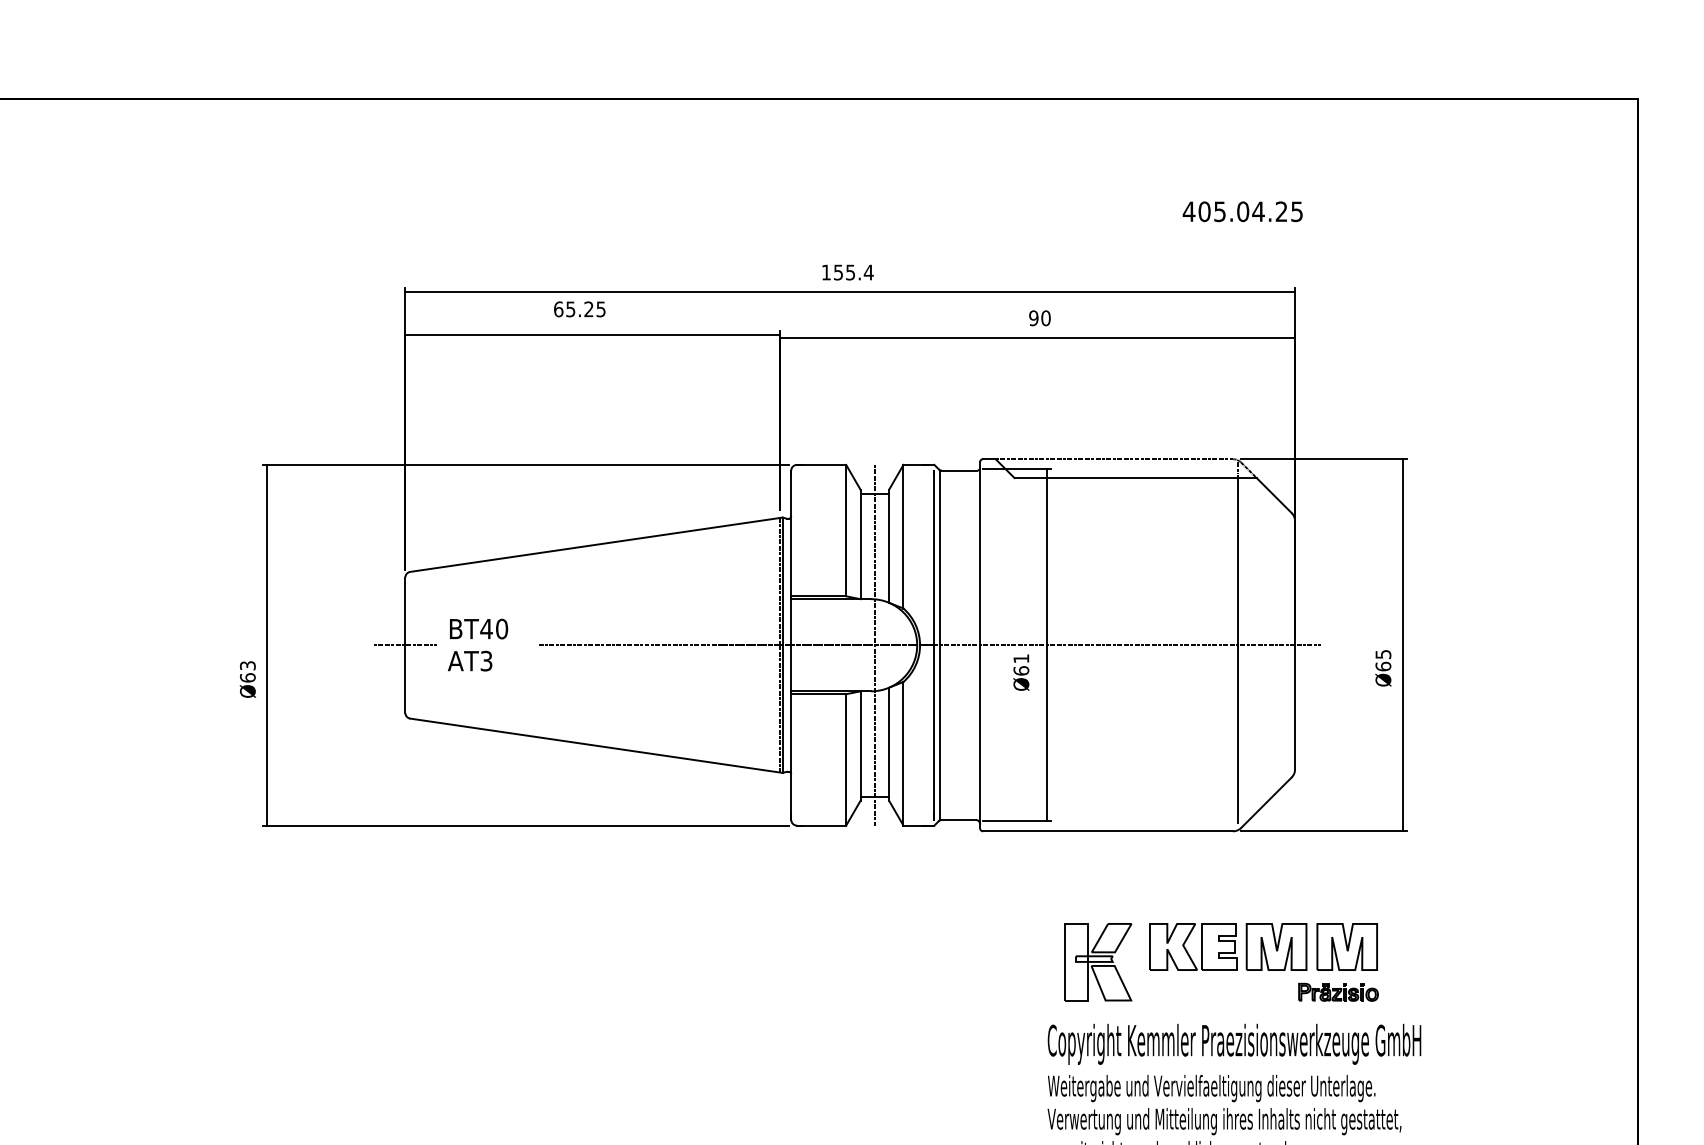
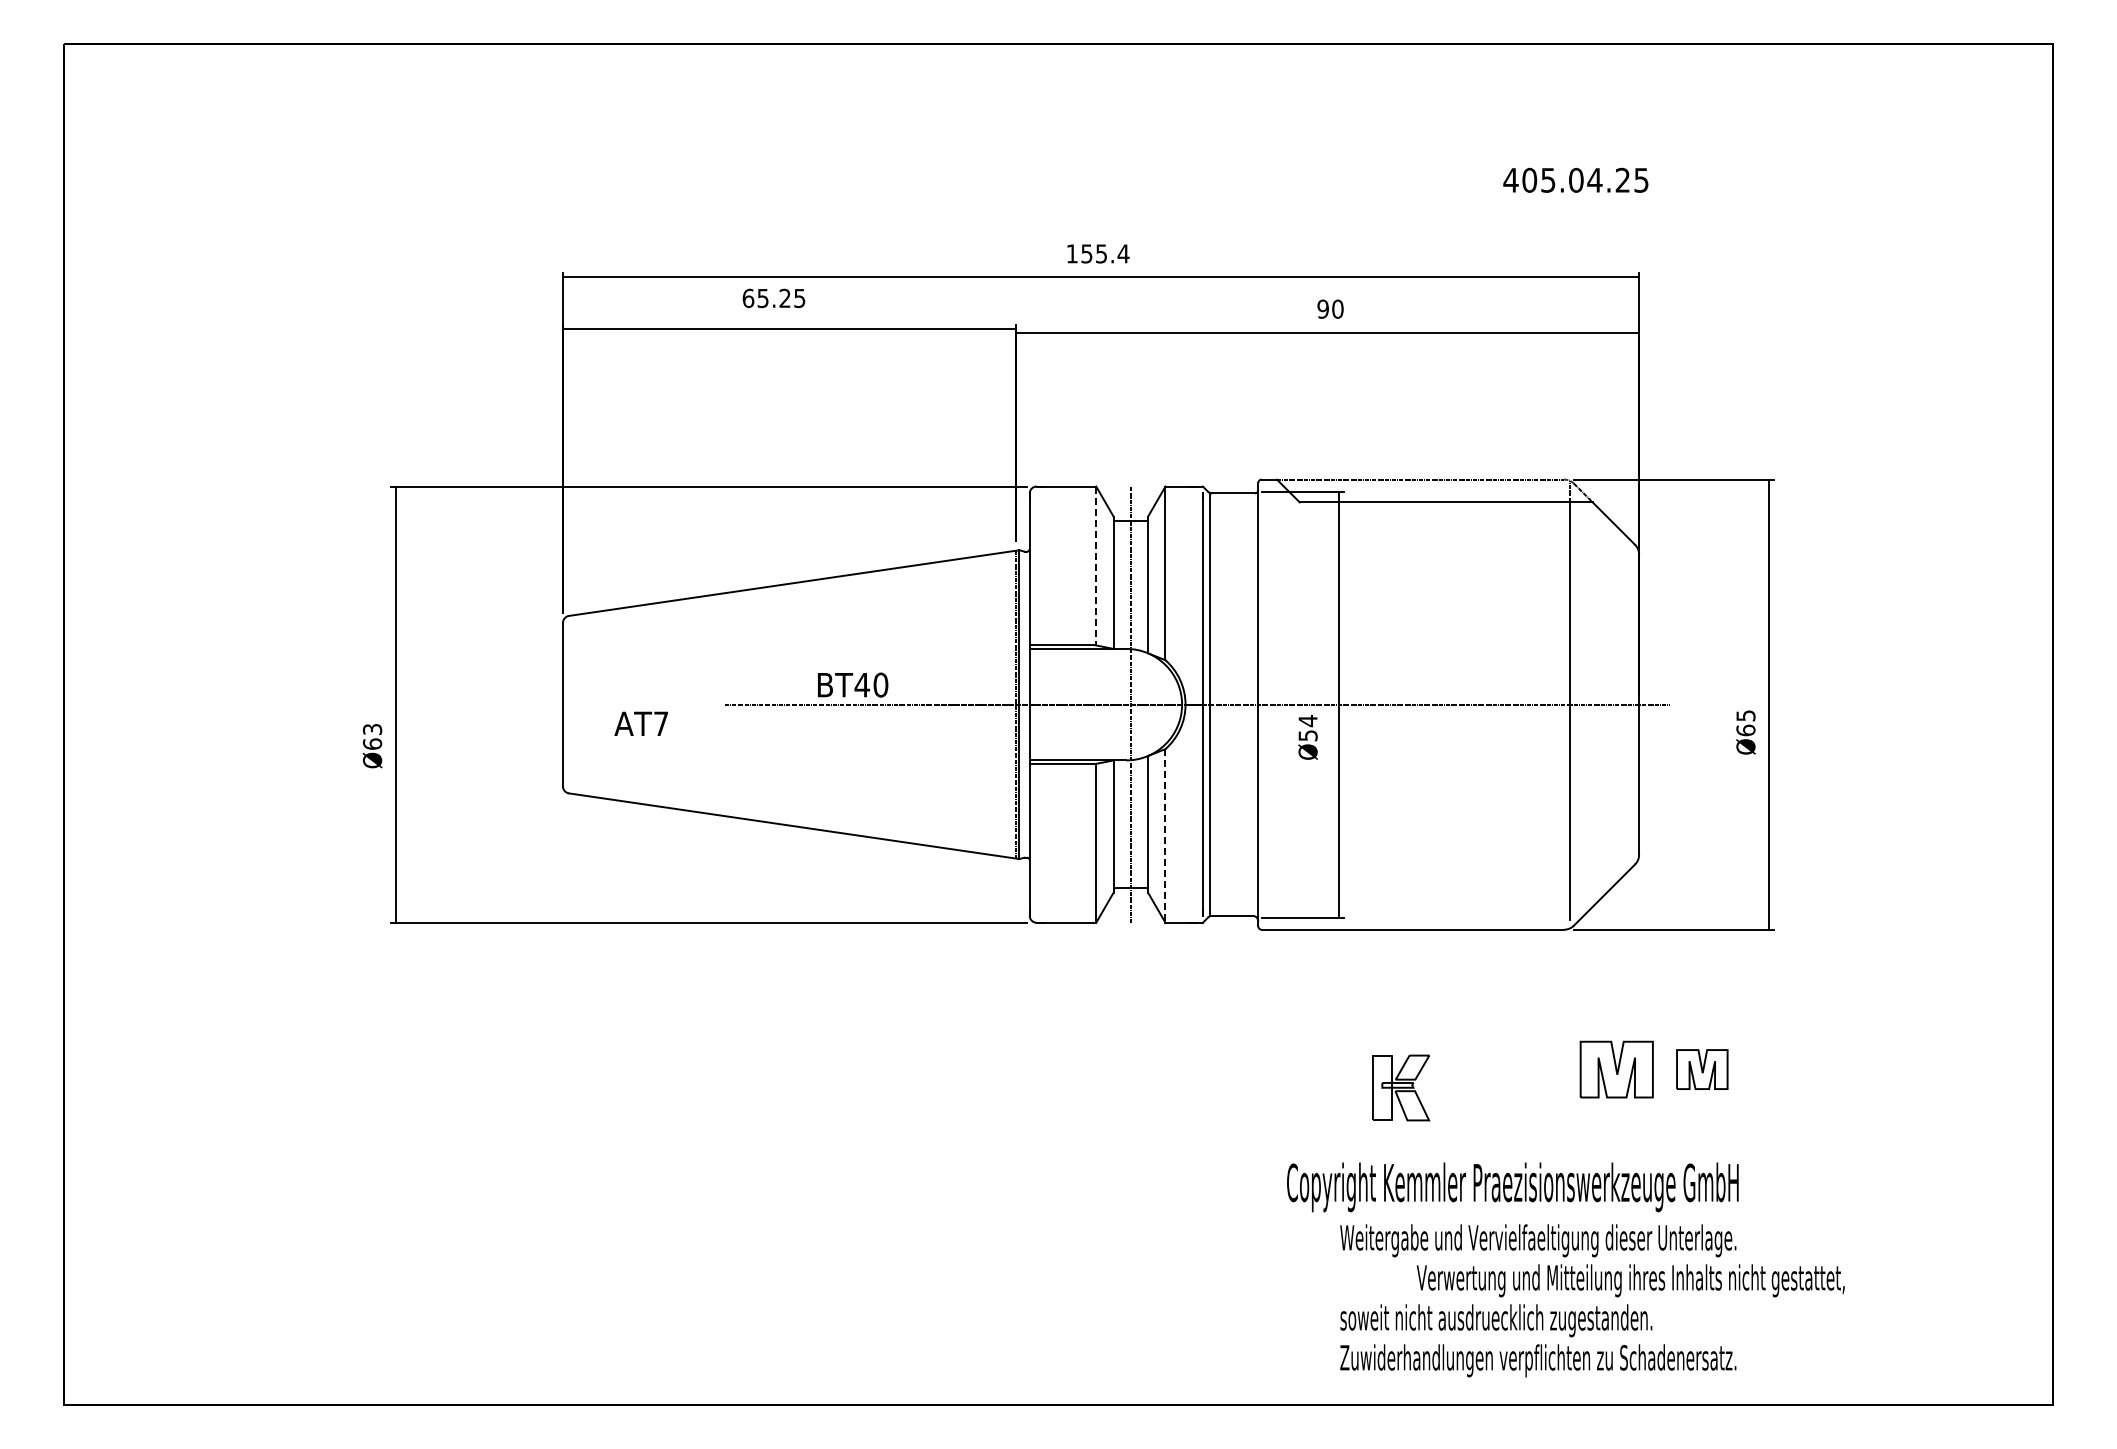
line: (846, 531) -> (1096, 566), solid -> dashed
text: (479, 628) -> (853, 684), moved
line: (404, 645) -> (562, 704), removed
text: (486, 660) -> (661, 723), AT3 -> AT7
text: (1020, 664) -> (1307, 728), Ø61 -> Ø54
line: (903, 753) -> (1165, 835), solid -> dashed
part: (1347, 946) -> (1702, 1069), size x0.7
part: (1187, 950) -> (1508, 1073), removed
part: (1098, 961) -> (1401, 1087), size x0.7
part: (1338, 992) -> (1691, 1124), removed
text: (1234, 1044) -> (1512, 1187), moved
text: (1224, 1121) -> (1630, 1280), moved

